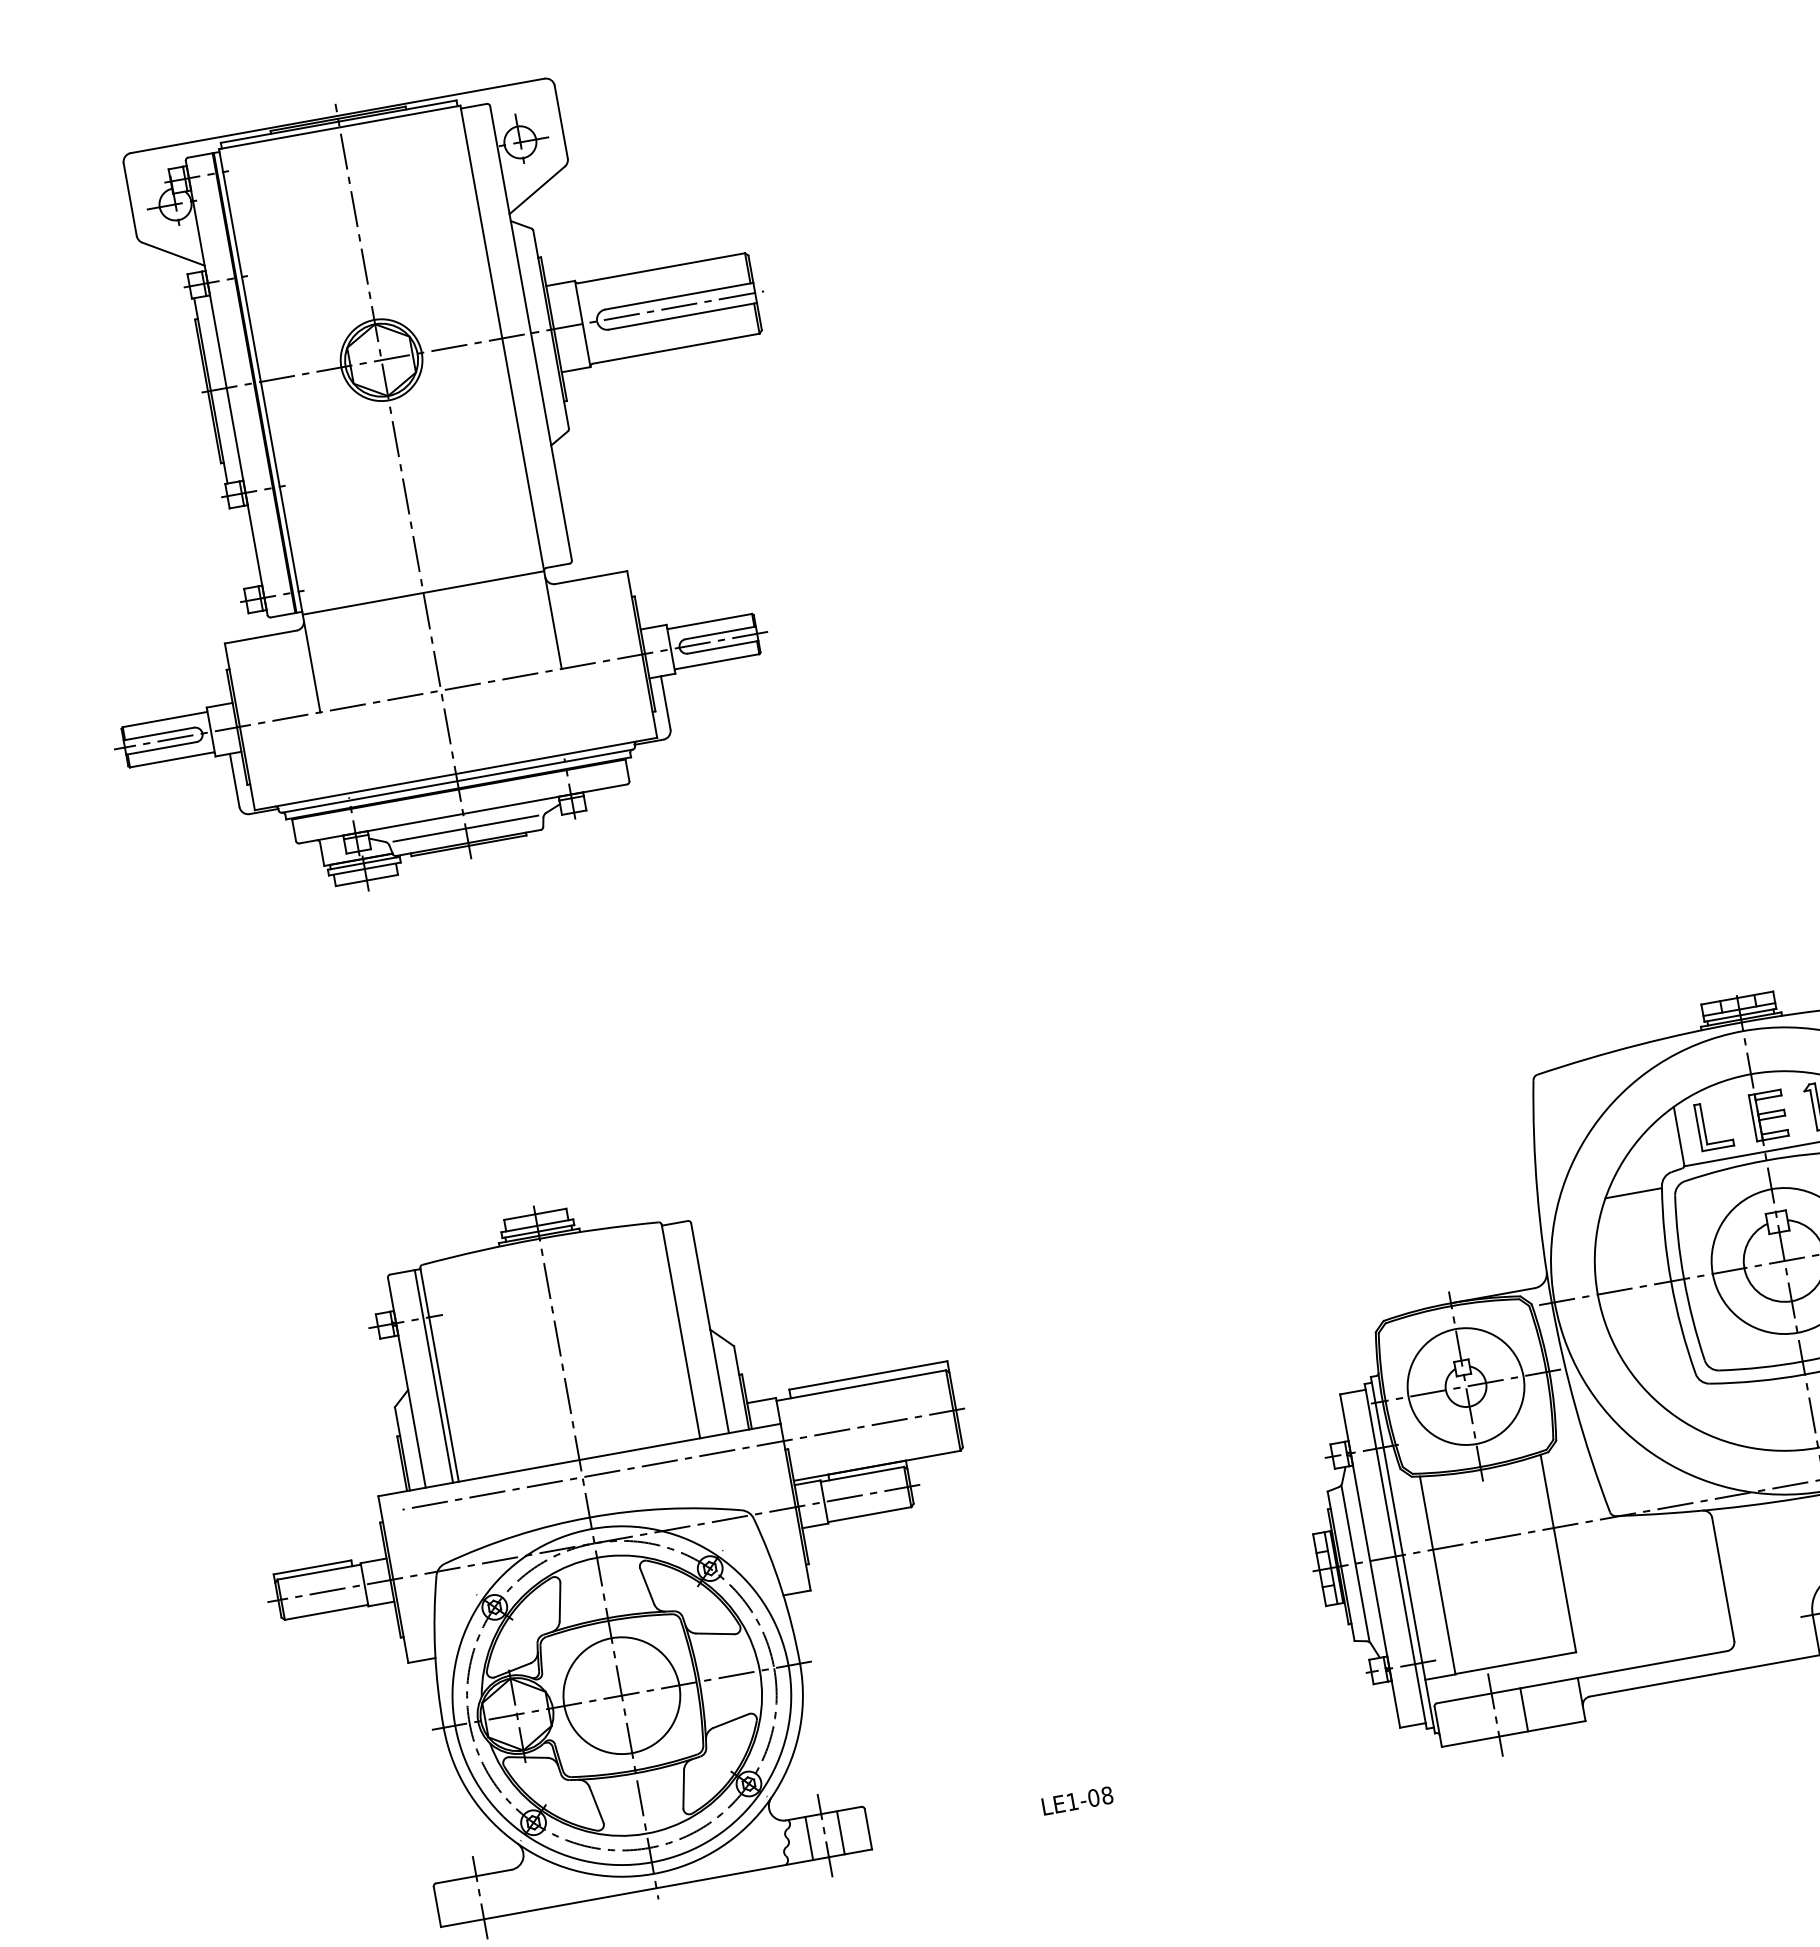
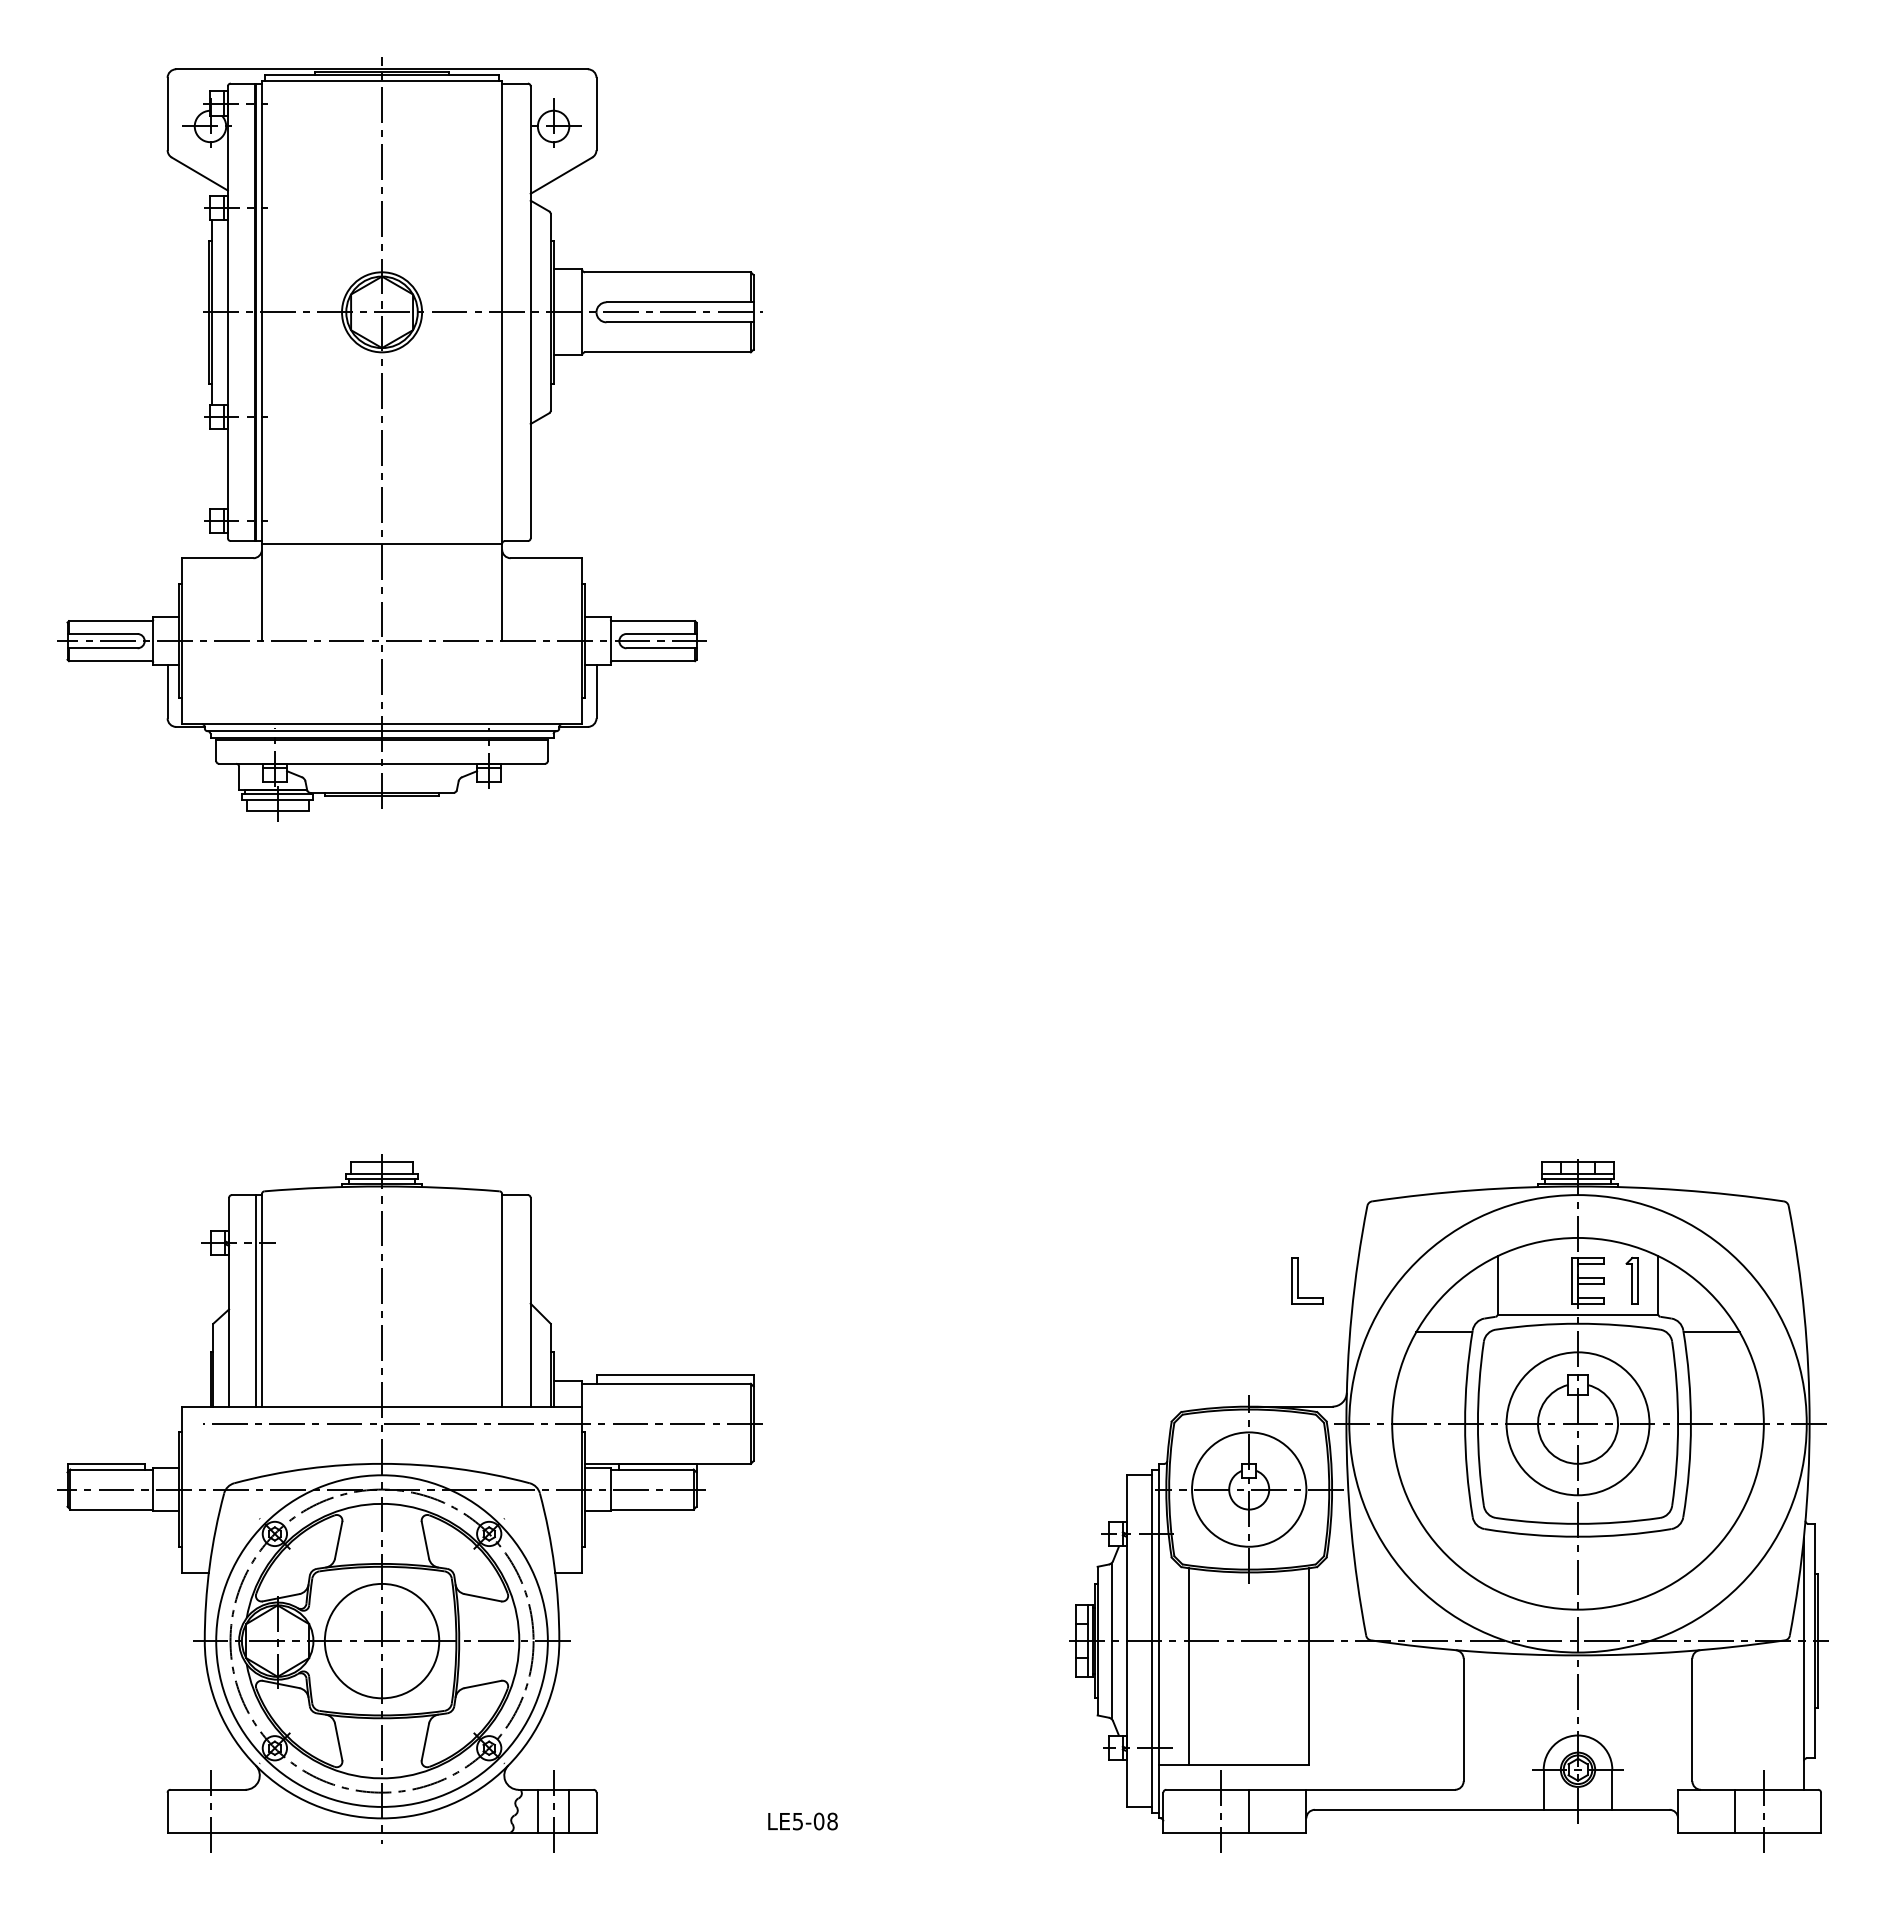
line: (466, 828) -> (382, 778), removed
part: (1704, 1126) -> (1298, 1280), moved
text: (1072, 1801) -> (797, 1821), LE1-08 -> LE5-08

